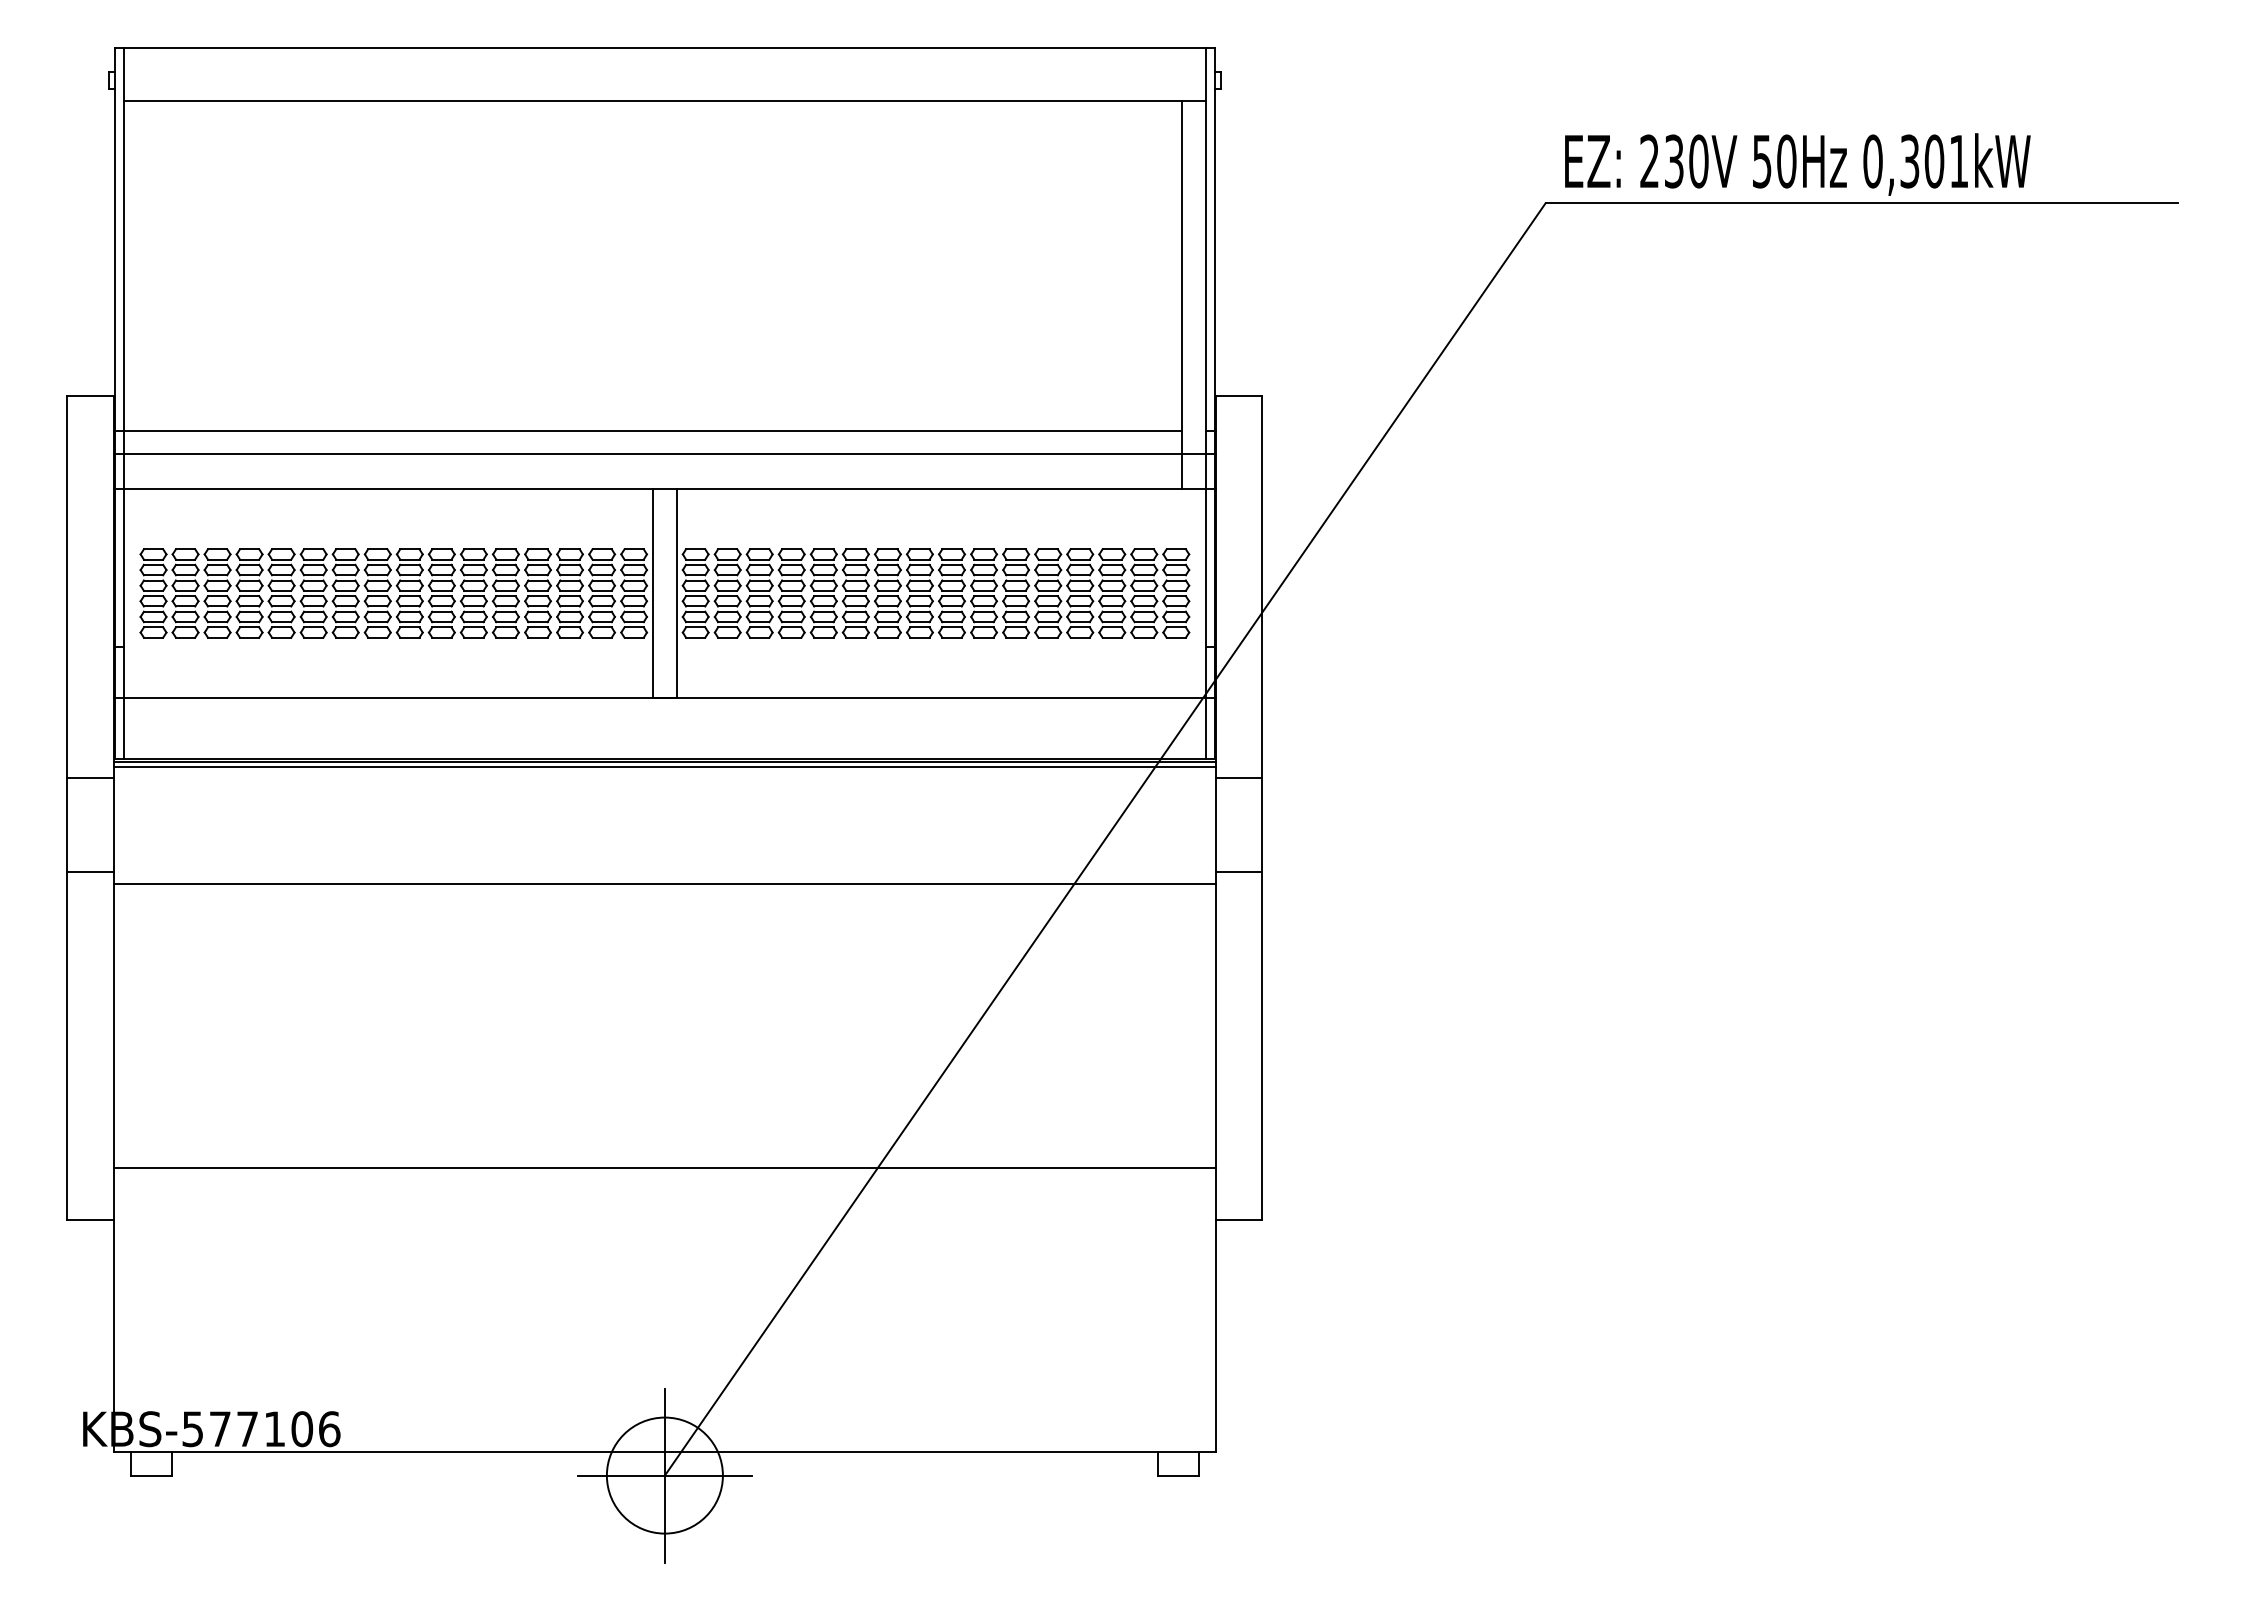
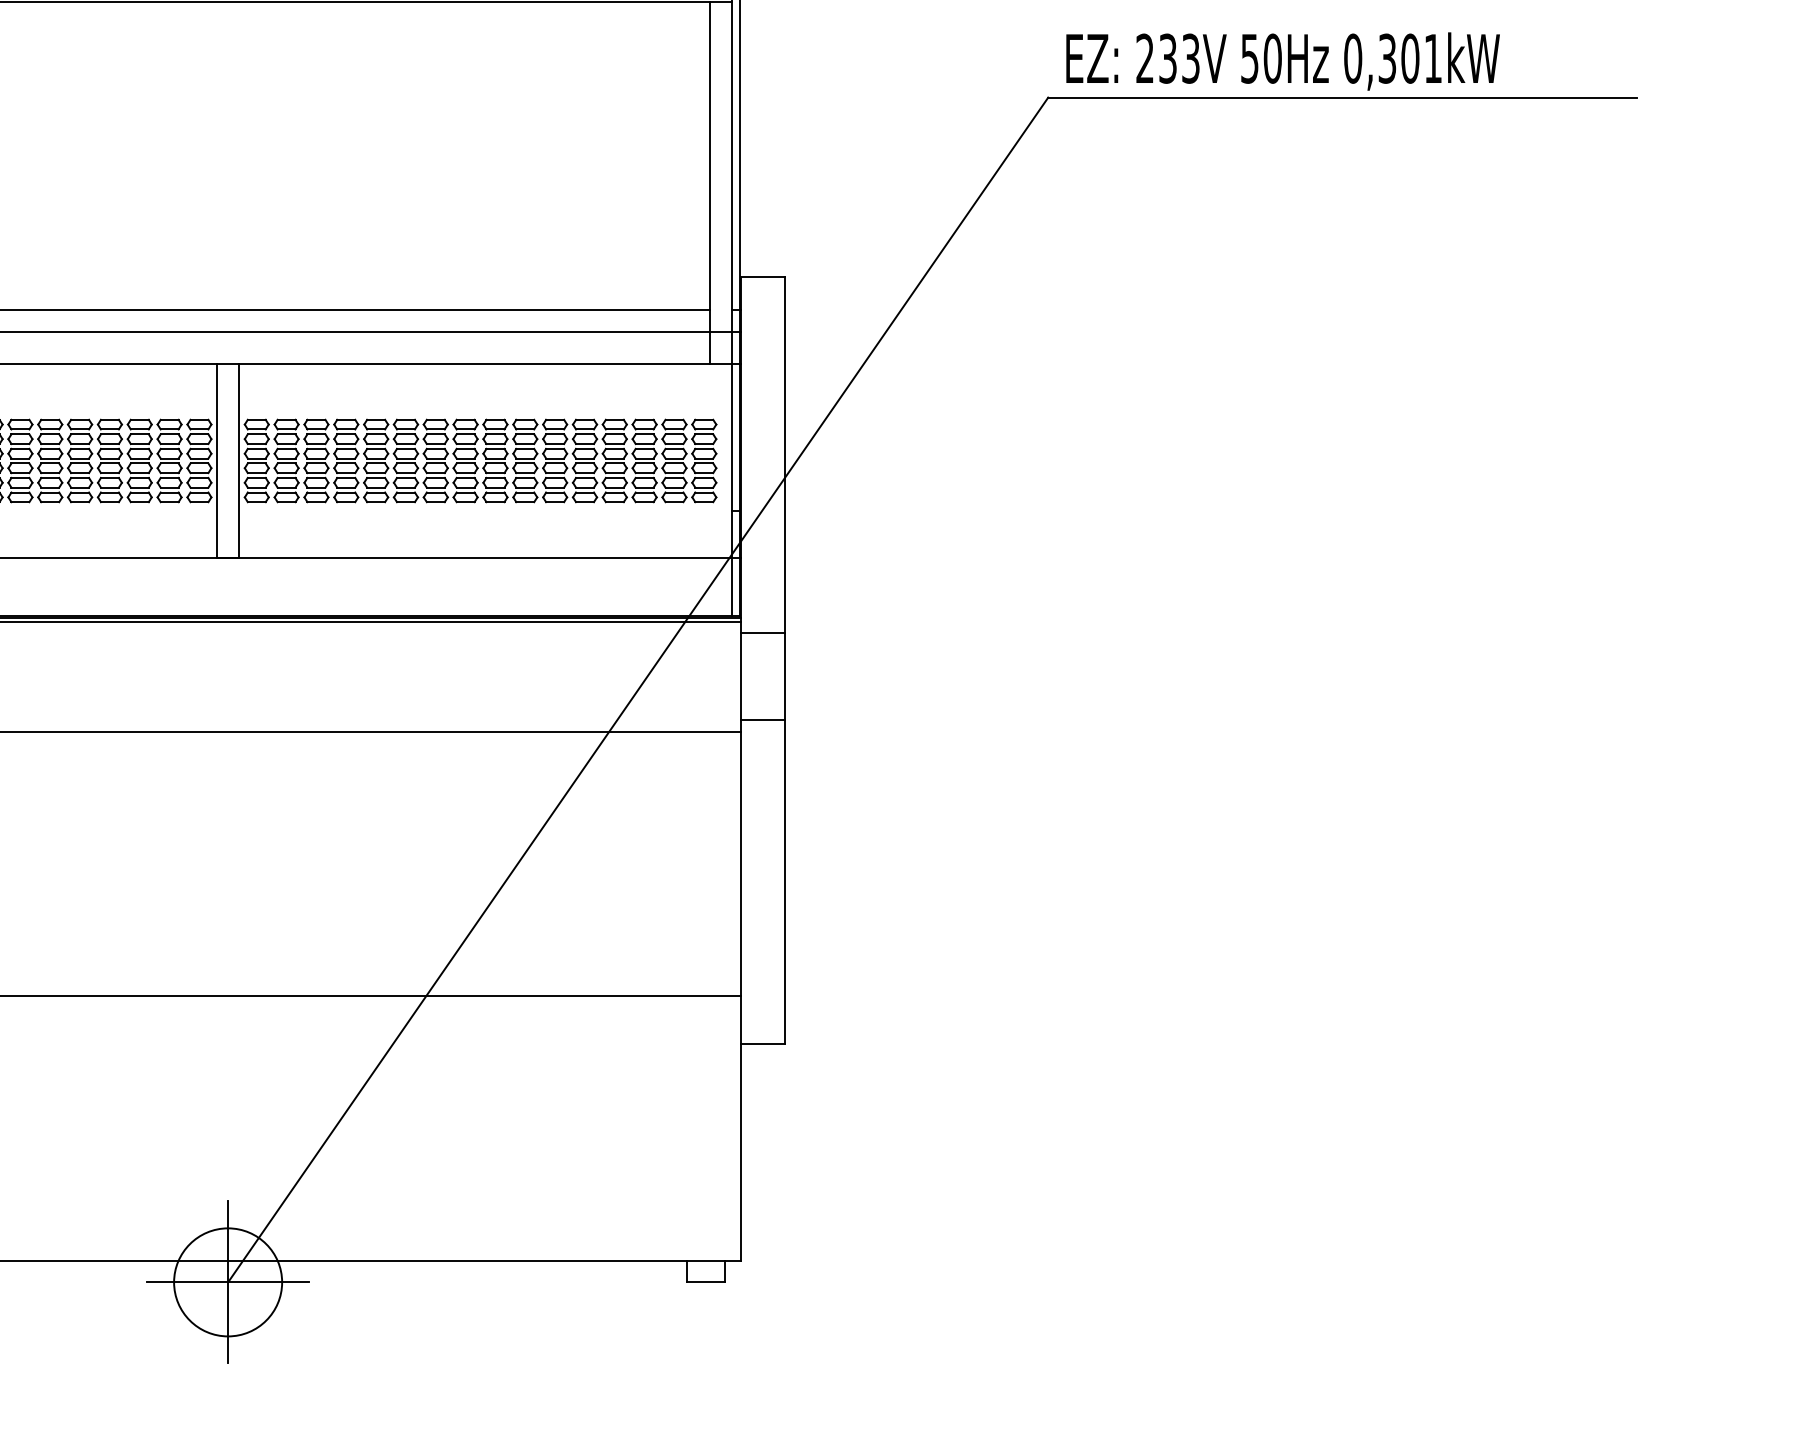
text: (1698, 161) -> (1190, 58), 230V -> 233V

